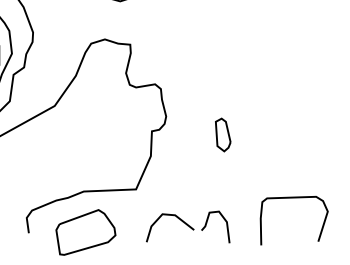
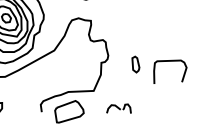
curve: (294, 198) -> (170, 61), moved
part: (187, 225) -> (118, 108), size x0.6

